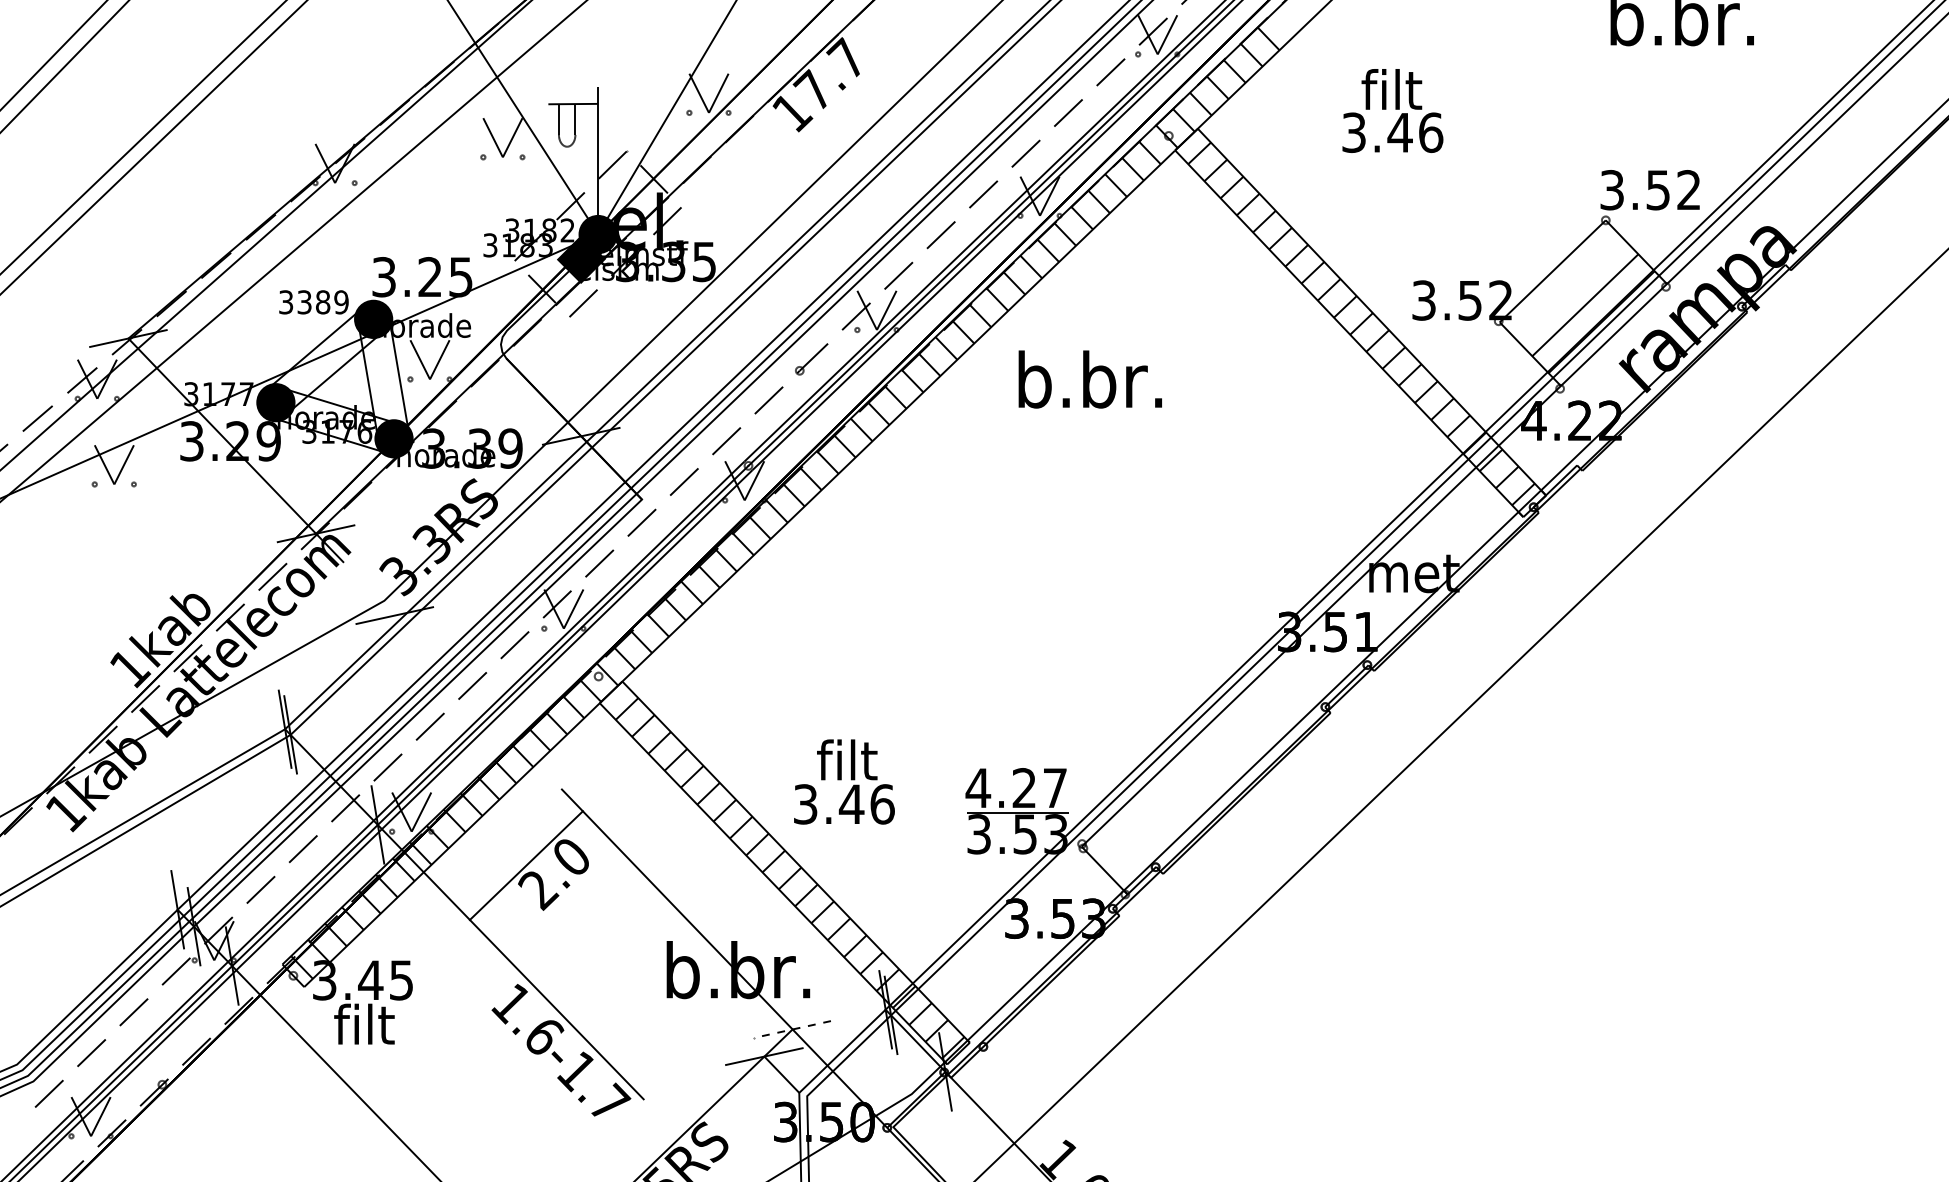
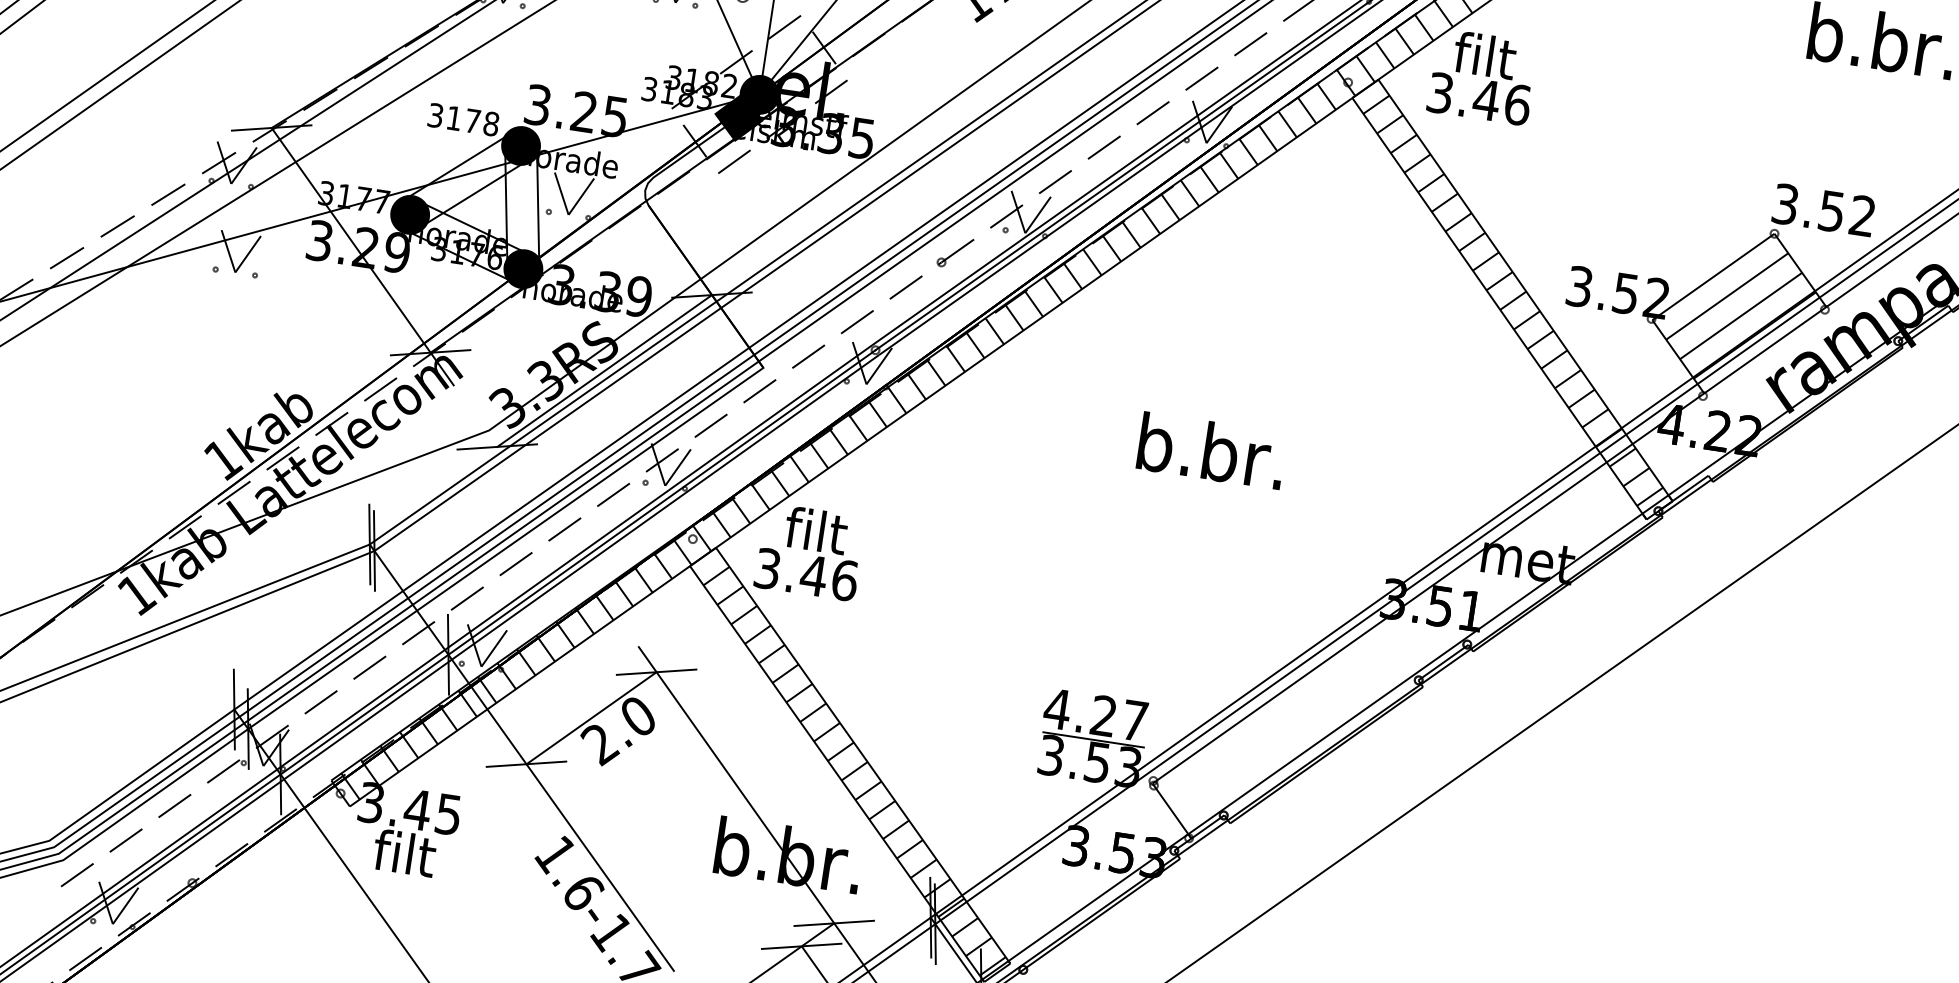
text: (1392, 110) -> (1482, 76), moved
line: (1569, 288) -> (1727, 296), added
text: (322, 302) -> (472, 121), 3389 -> 3178
text: (1089, 379) -> (1210, 450), moved
line: (487, 525) -> (604, 370), added
text: (844, 781) -> (810, 551), moved
line: (582, 810) -> (656, 671), added
line: (469, 919) -> (526, 763), added
line: (792, 1029) -> (834, 923), dashed -> solid

